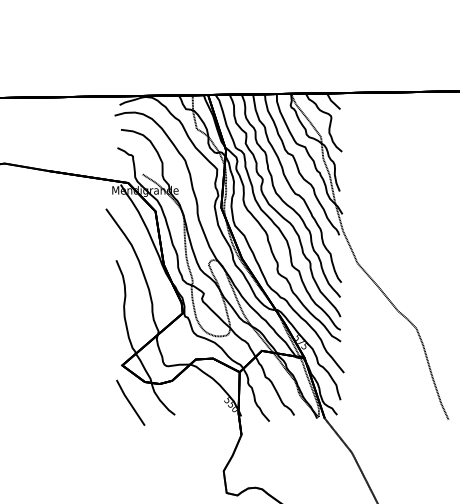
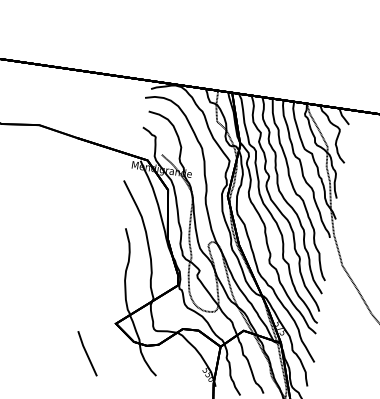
line: (130, 402) -> (87, 353), moved

